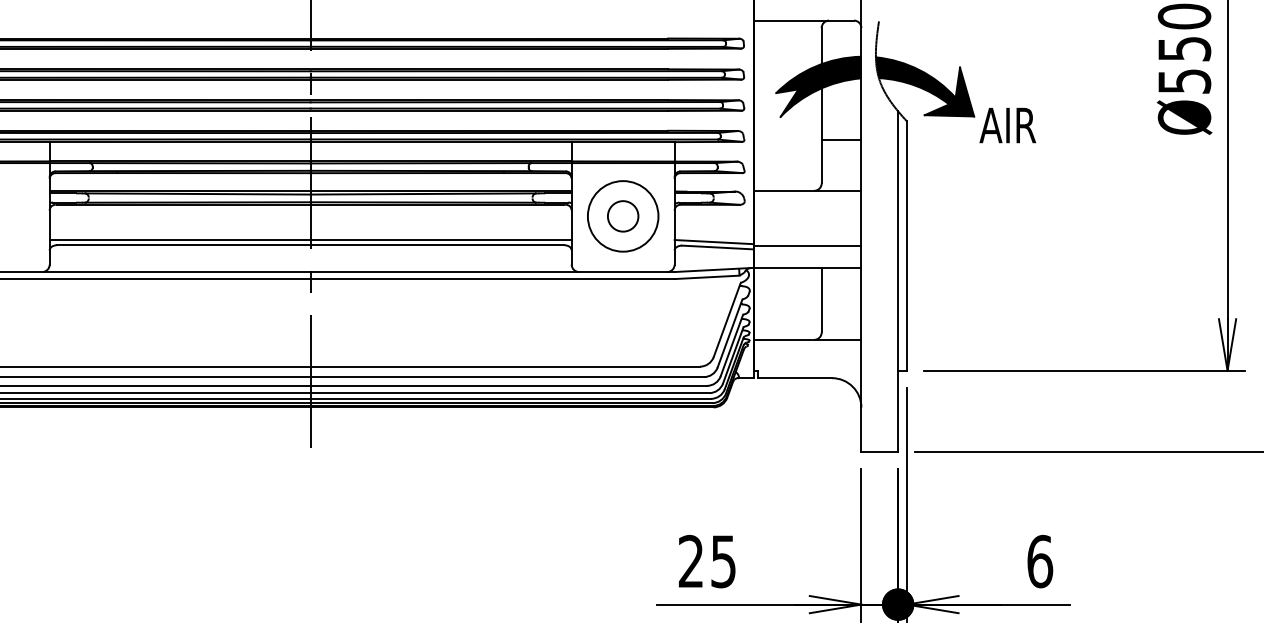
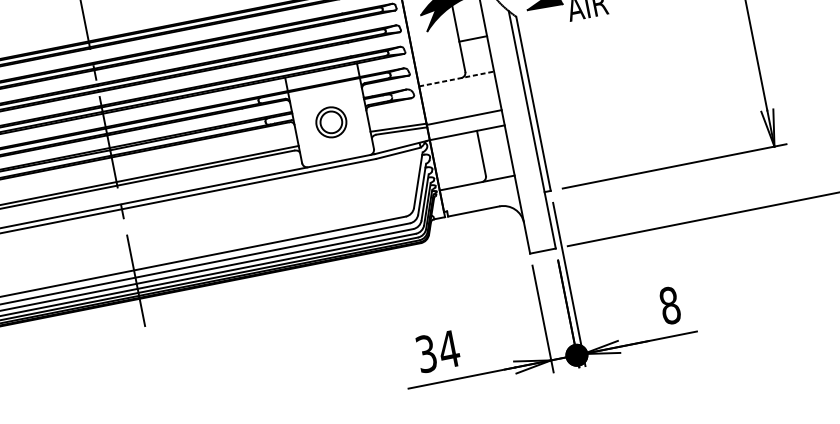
line: (807, 190) -> (456, 78), solid -> dashed
circle: (622, 216) -> (330, 122), size x0.6
text: (707, 561) -> (437, 351), 25 -> 34
text: (1040, 561) -> (670, 305), 6 -> 8

